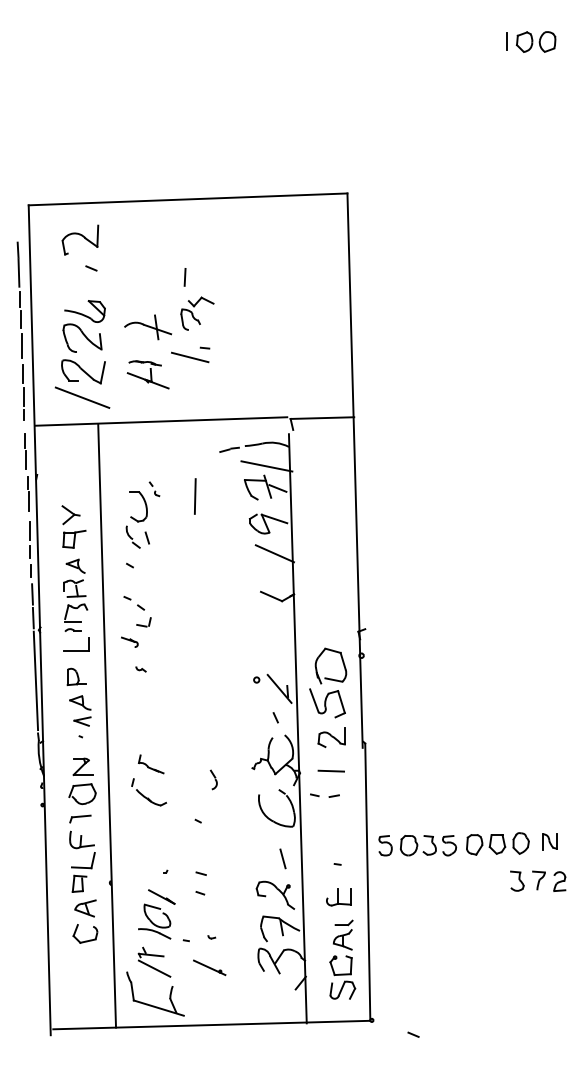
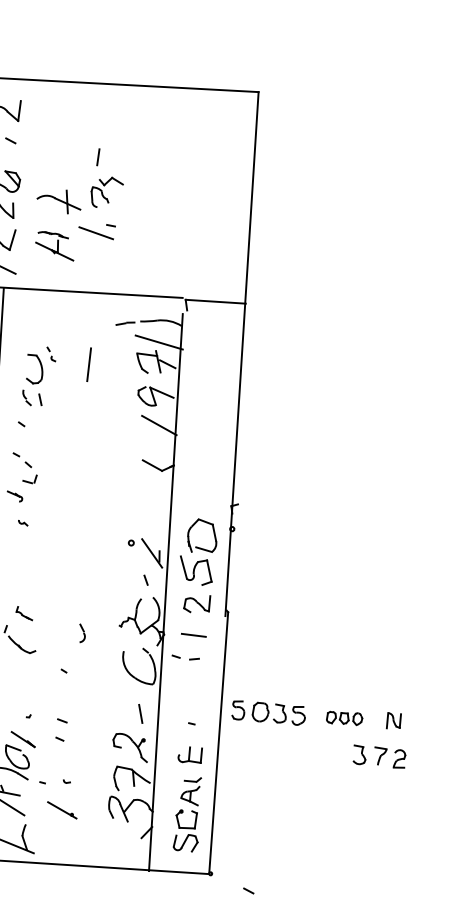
part: (132, 536) -> (26, 397), size x0.7
part: (150, 764) -> (23, 613), size x0.7
part: (497, 843) -> (344, 717), size x0.6

